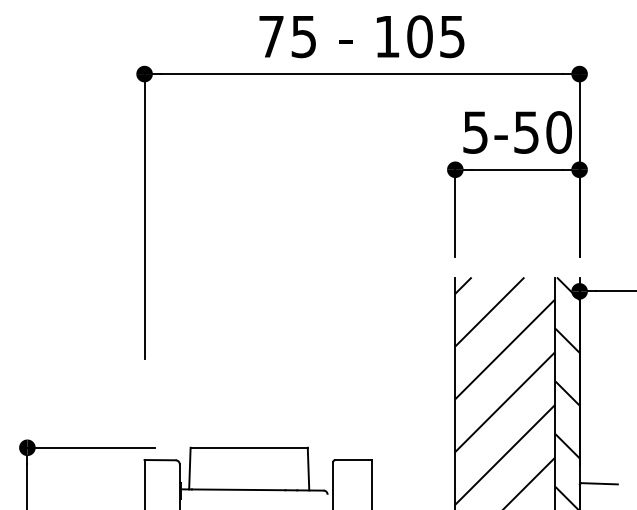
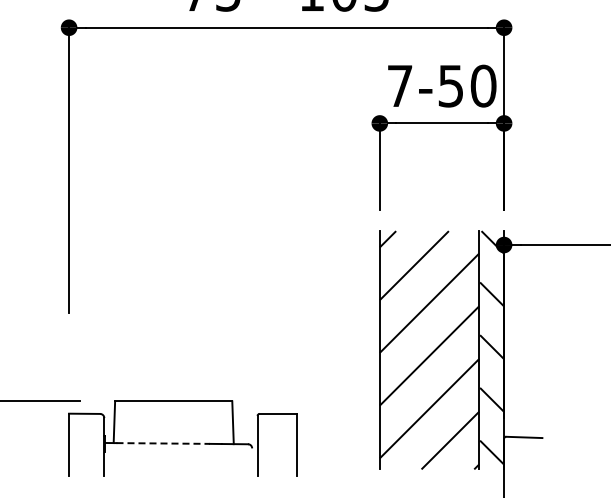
text: (475, 132) -> (400, 86), 5-50 -> 7-50
line: (238, 489) -> (163, 443), solid -> dashed

